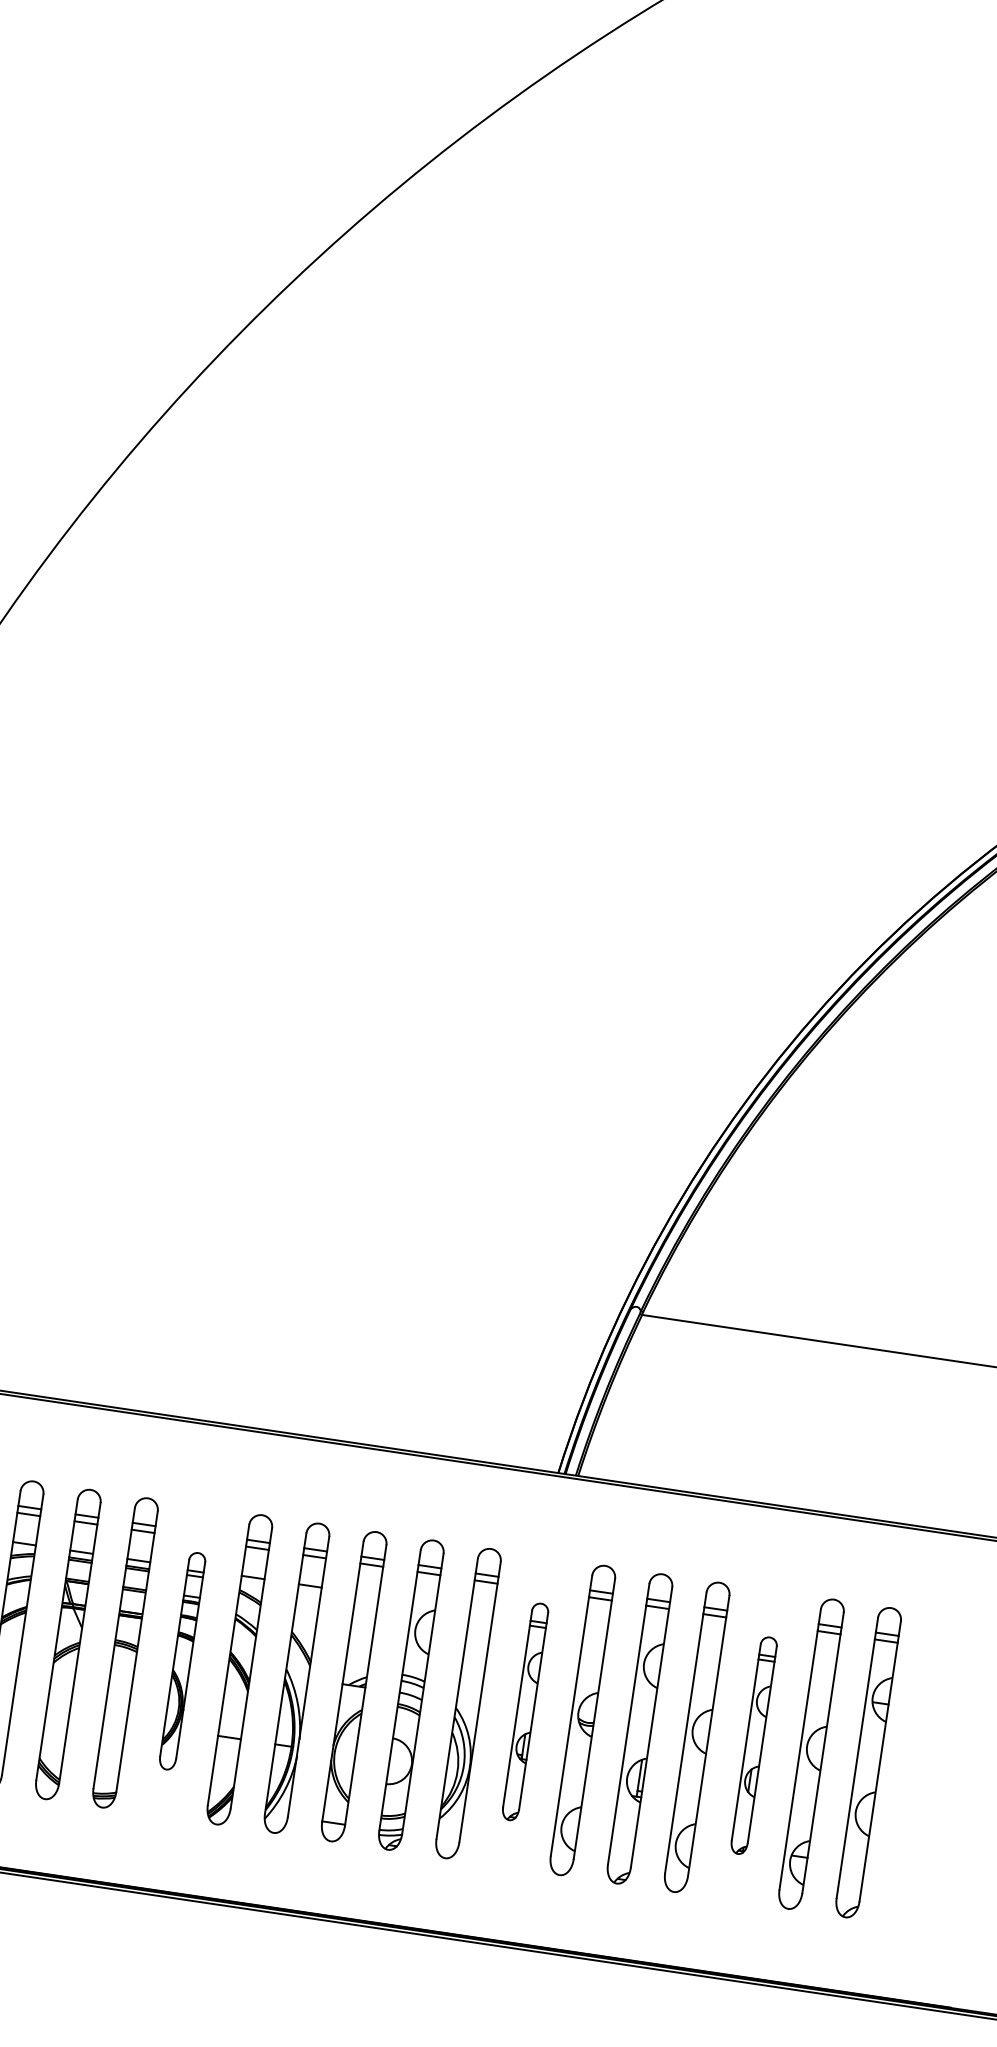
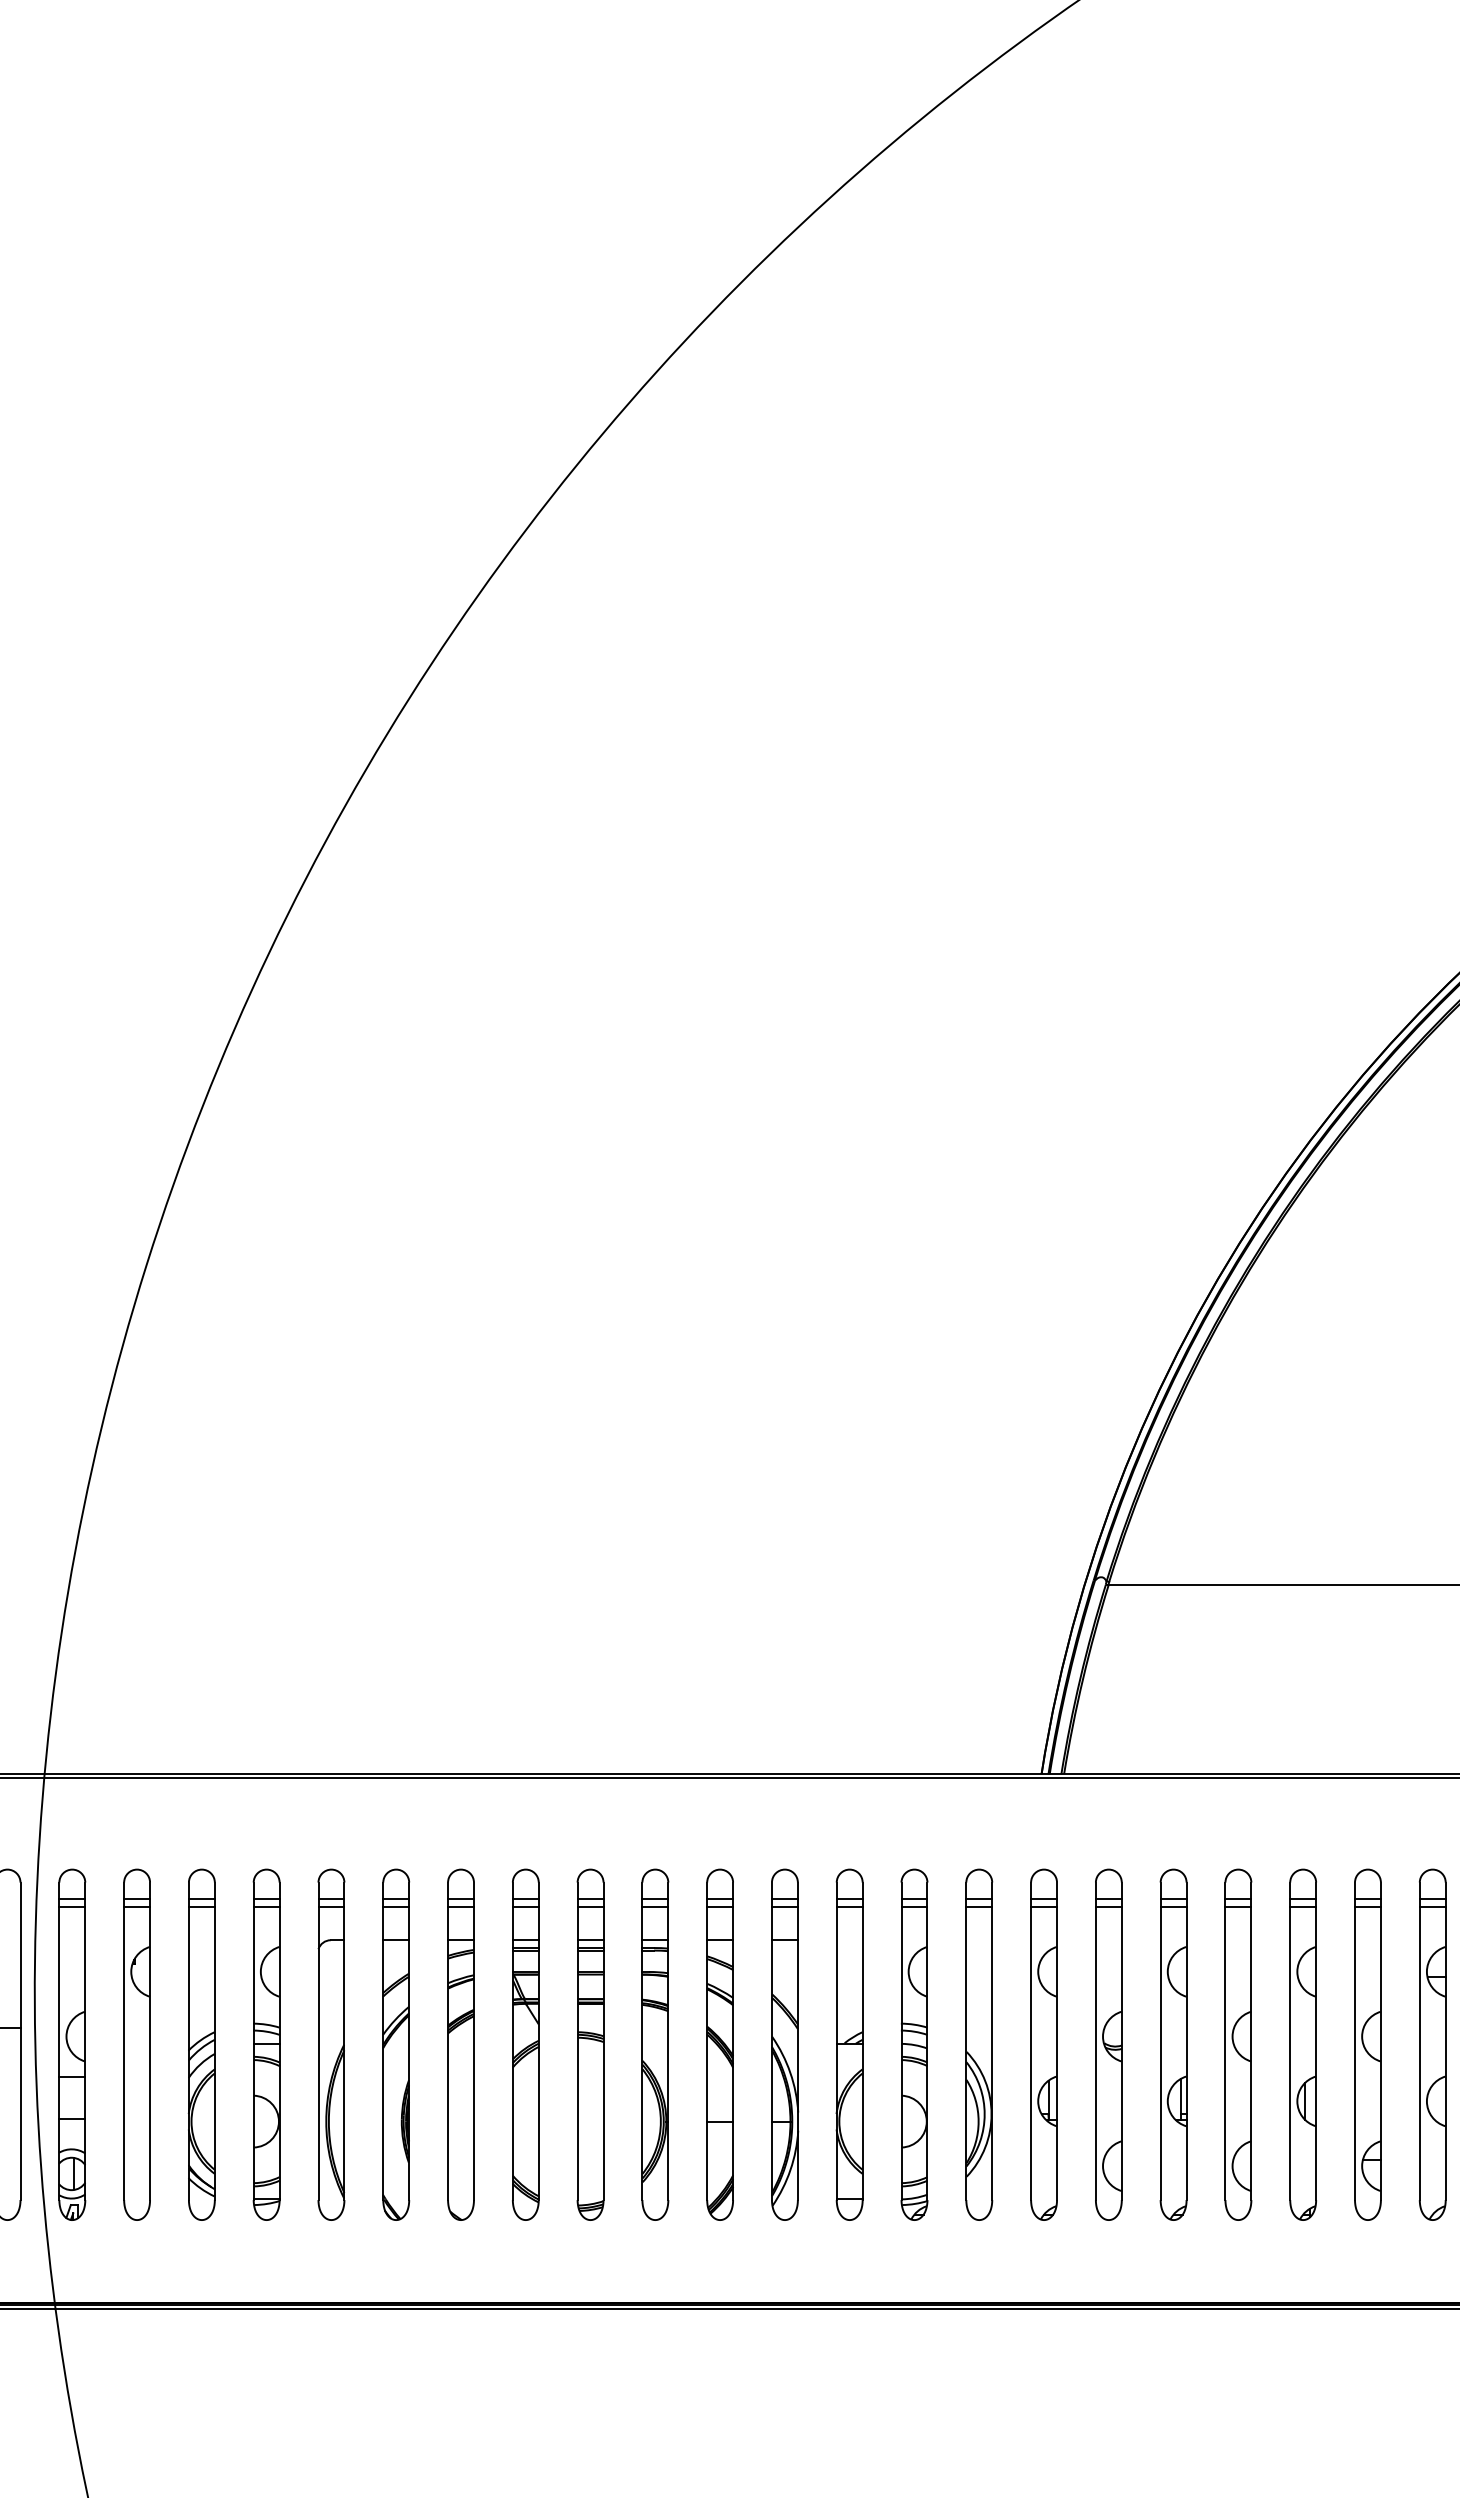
part: (182, 1661) -> (655, 2044), size x1.43
part: (524, 1711) -> (1043, 2044), size x1.43
part: (753, 1745) -> (1302, 2044), size x1.43

